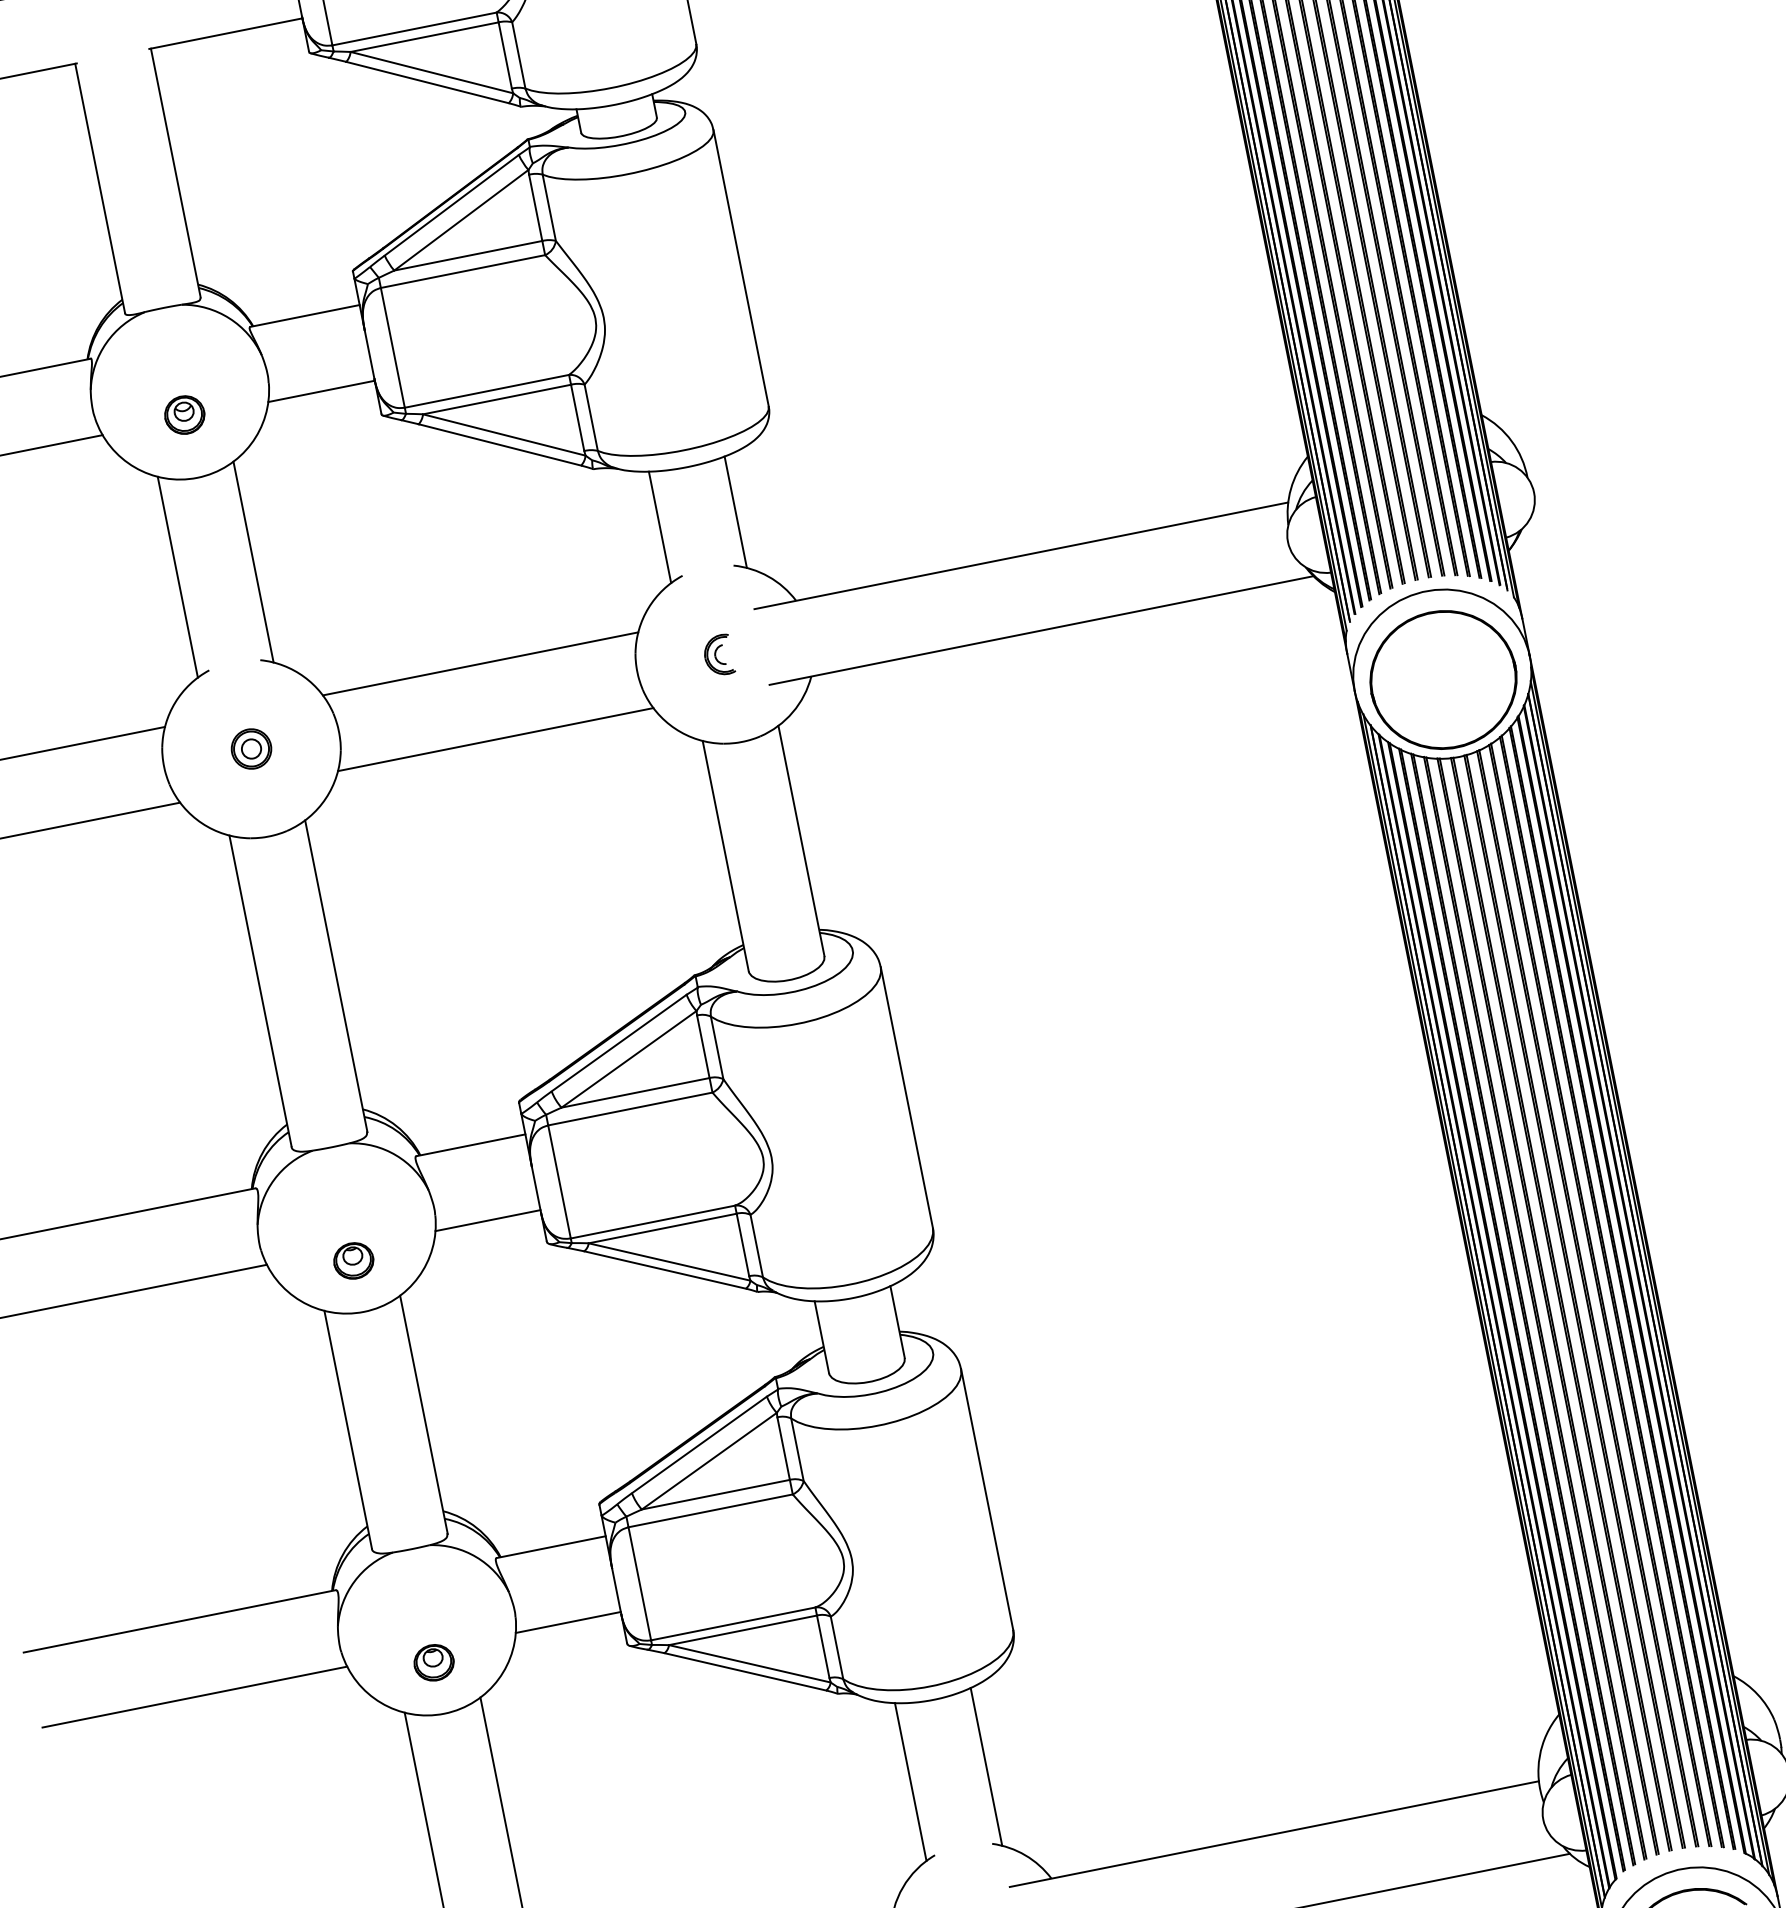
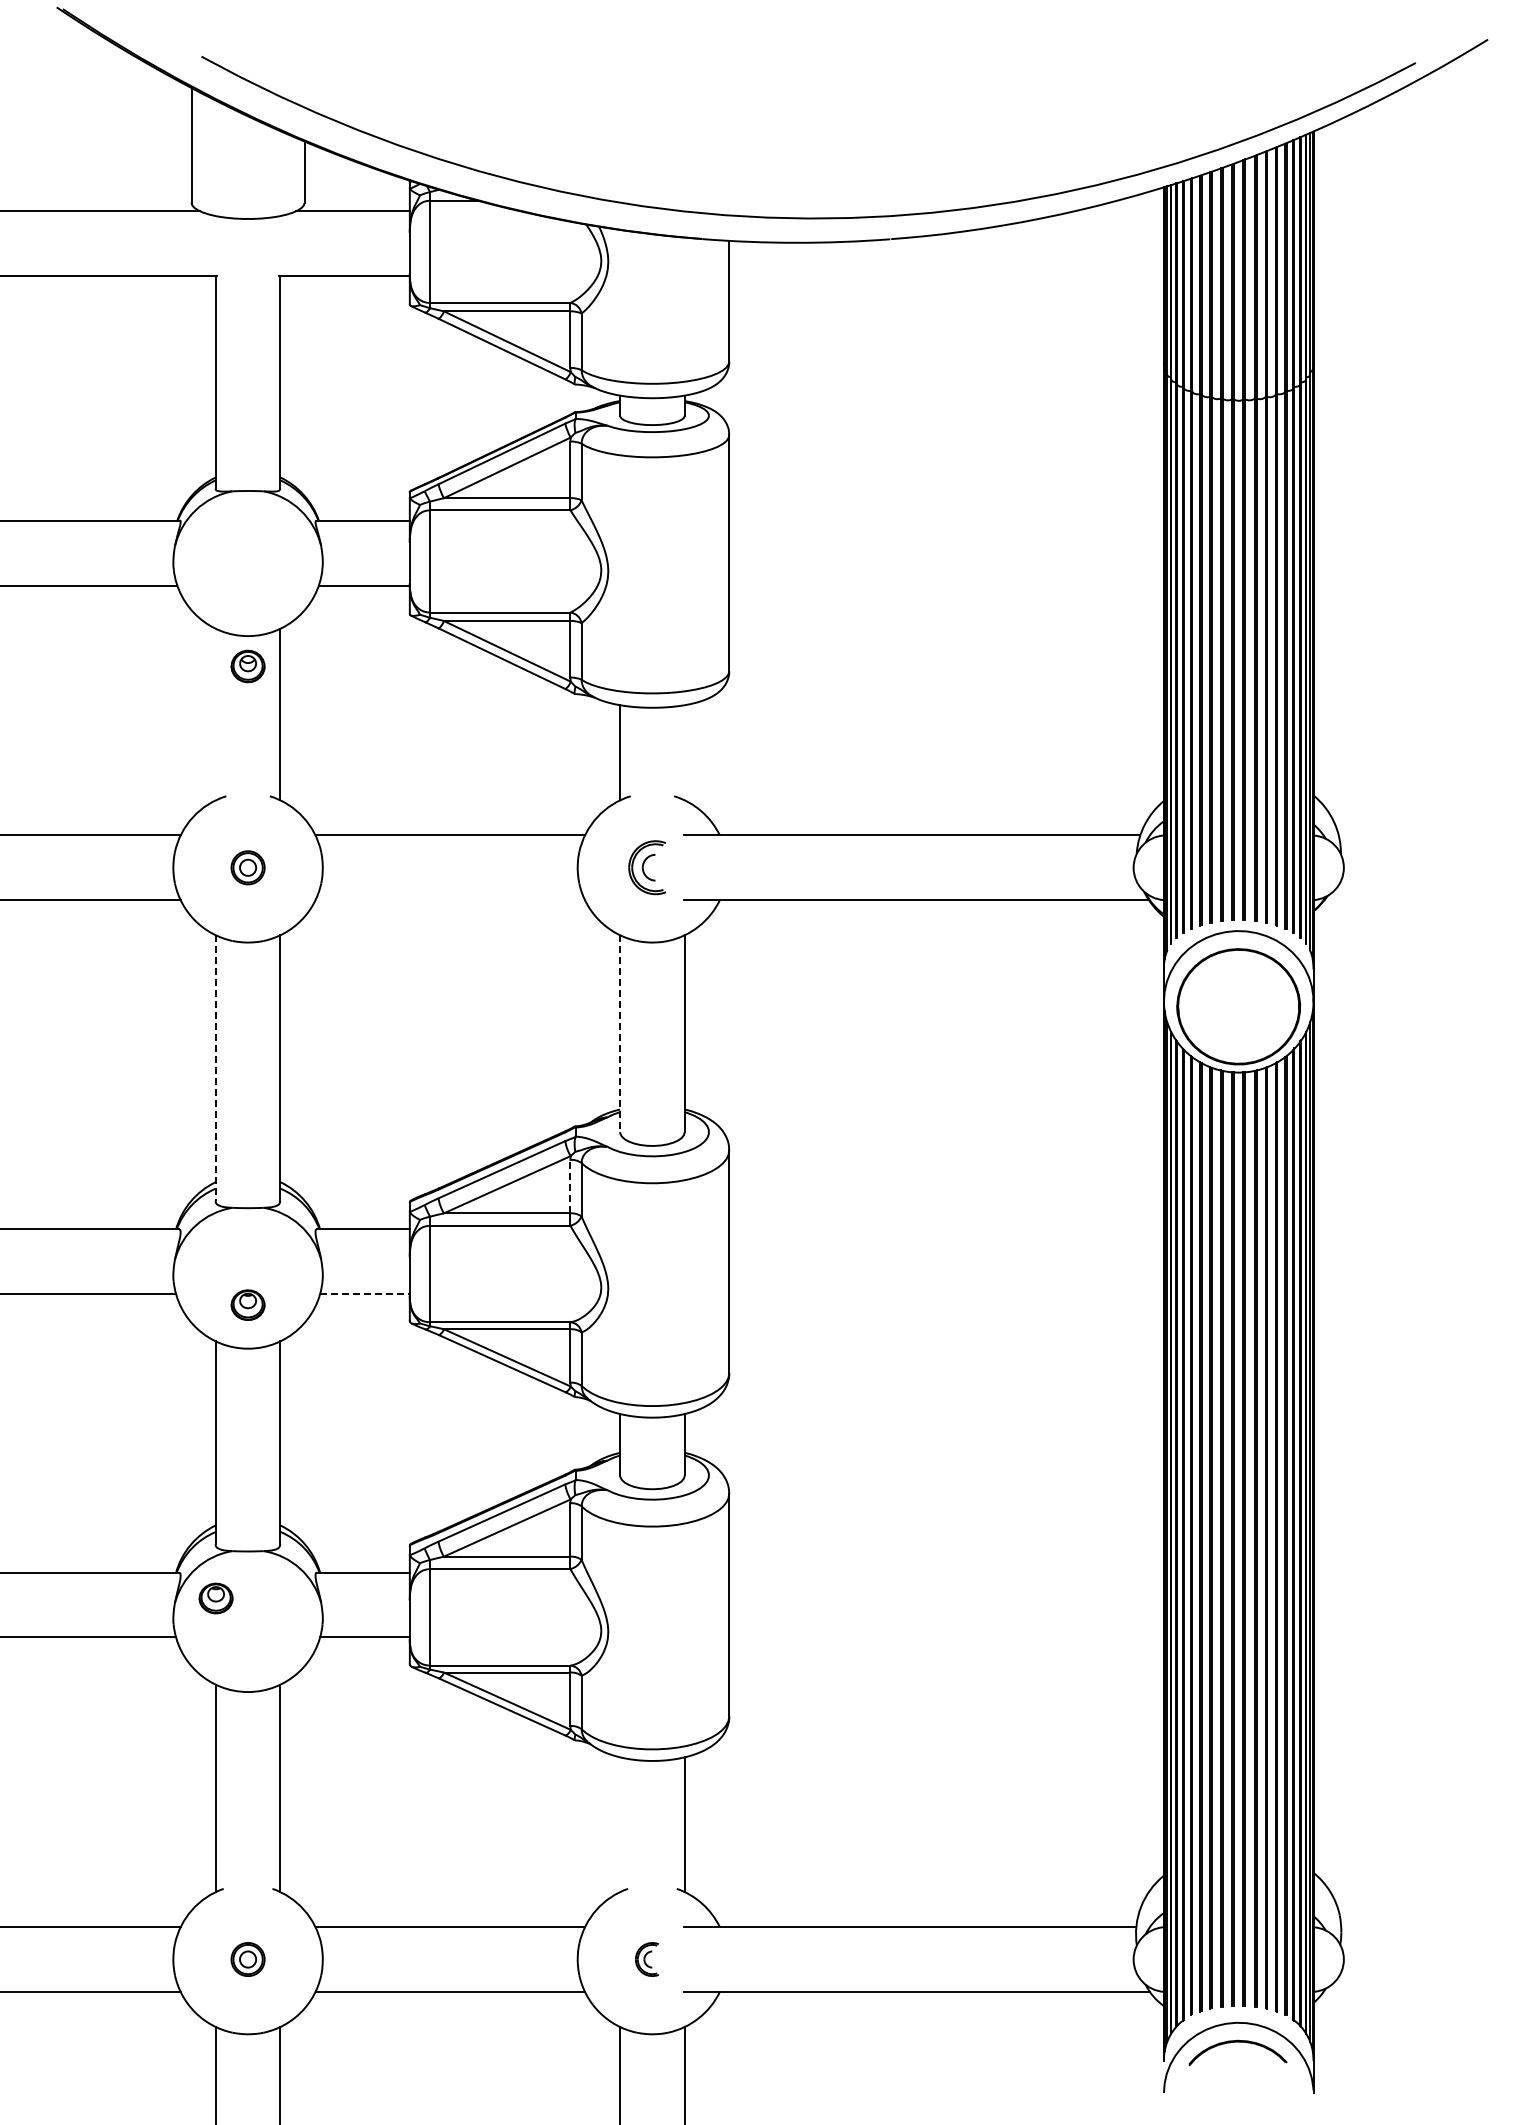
part: (184, 415) -> (247, 666), moved
line: (735, 511) -> (684, 752), removed
line: (177, 577) -> (215, 714), removed
part: (717, 655) -> (646, 867), size x1.6
line: (496, 739) -> (450, 900), removed
line: (726, 857) -> (620, 1034), solid -> dashed
line: (260, 991) -> (215, 1068), solid -> dashed
line: (703, 1046) -> (570, 1186), solid -> dashed
line: (487, 1221) -> (364, 1294), solid -> dashed
part: (433, 1662) -> (215, 1598), moved
line: (911, 1781) -> (620, 1824), removed

